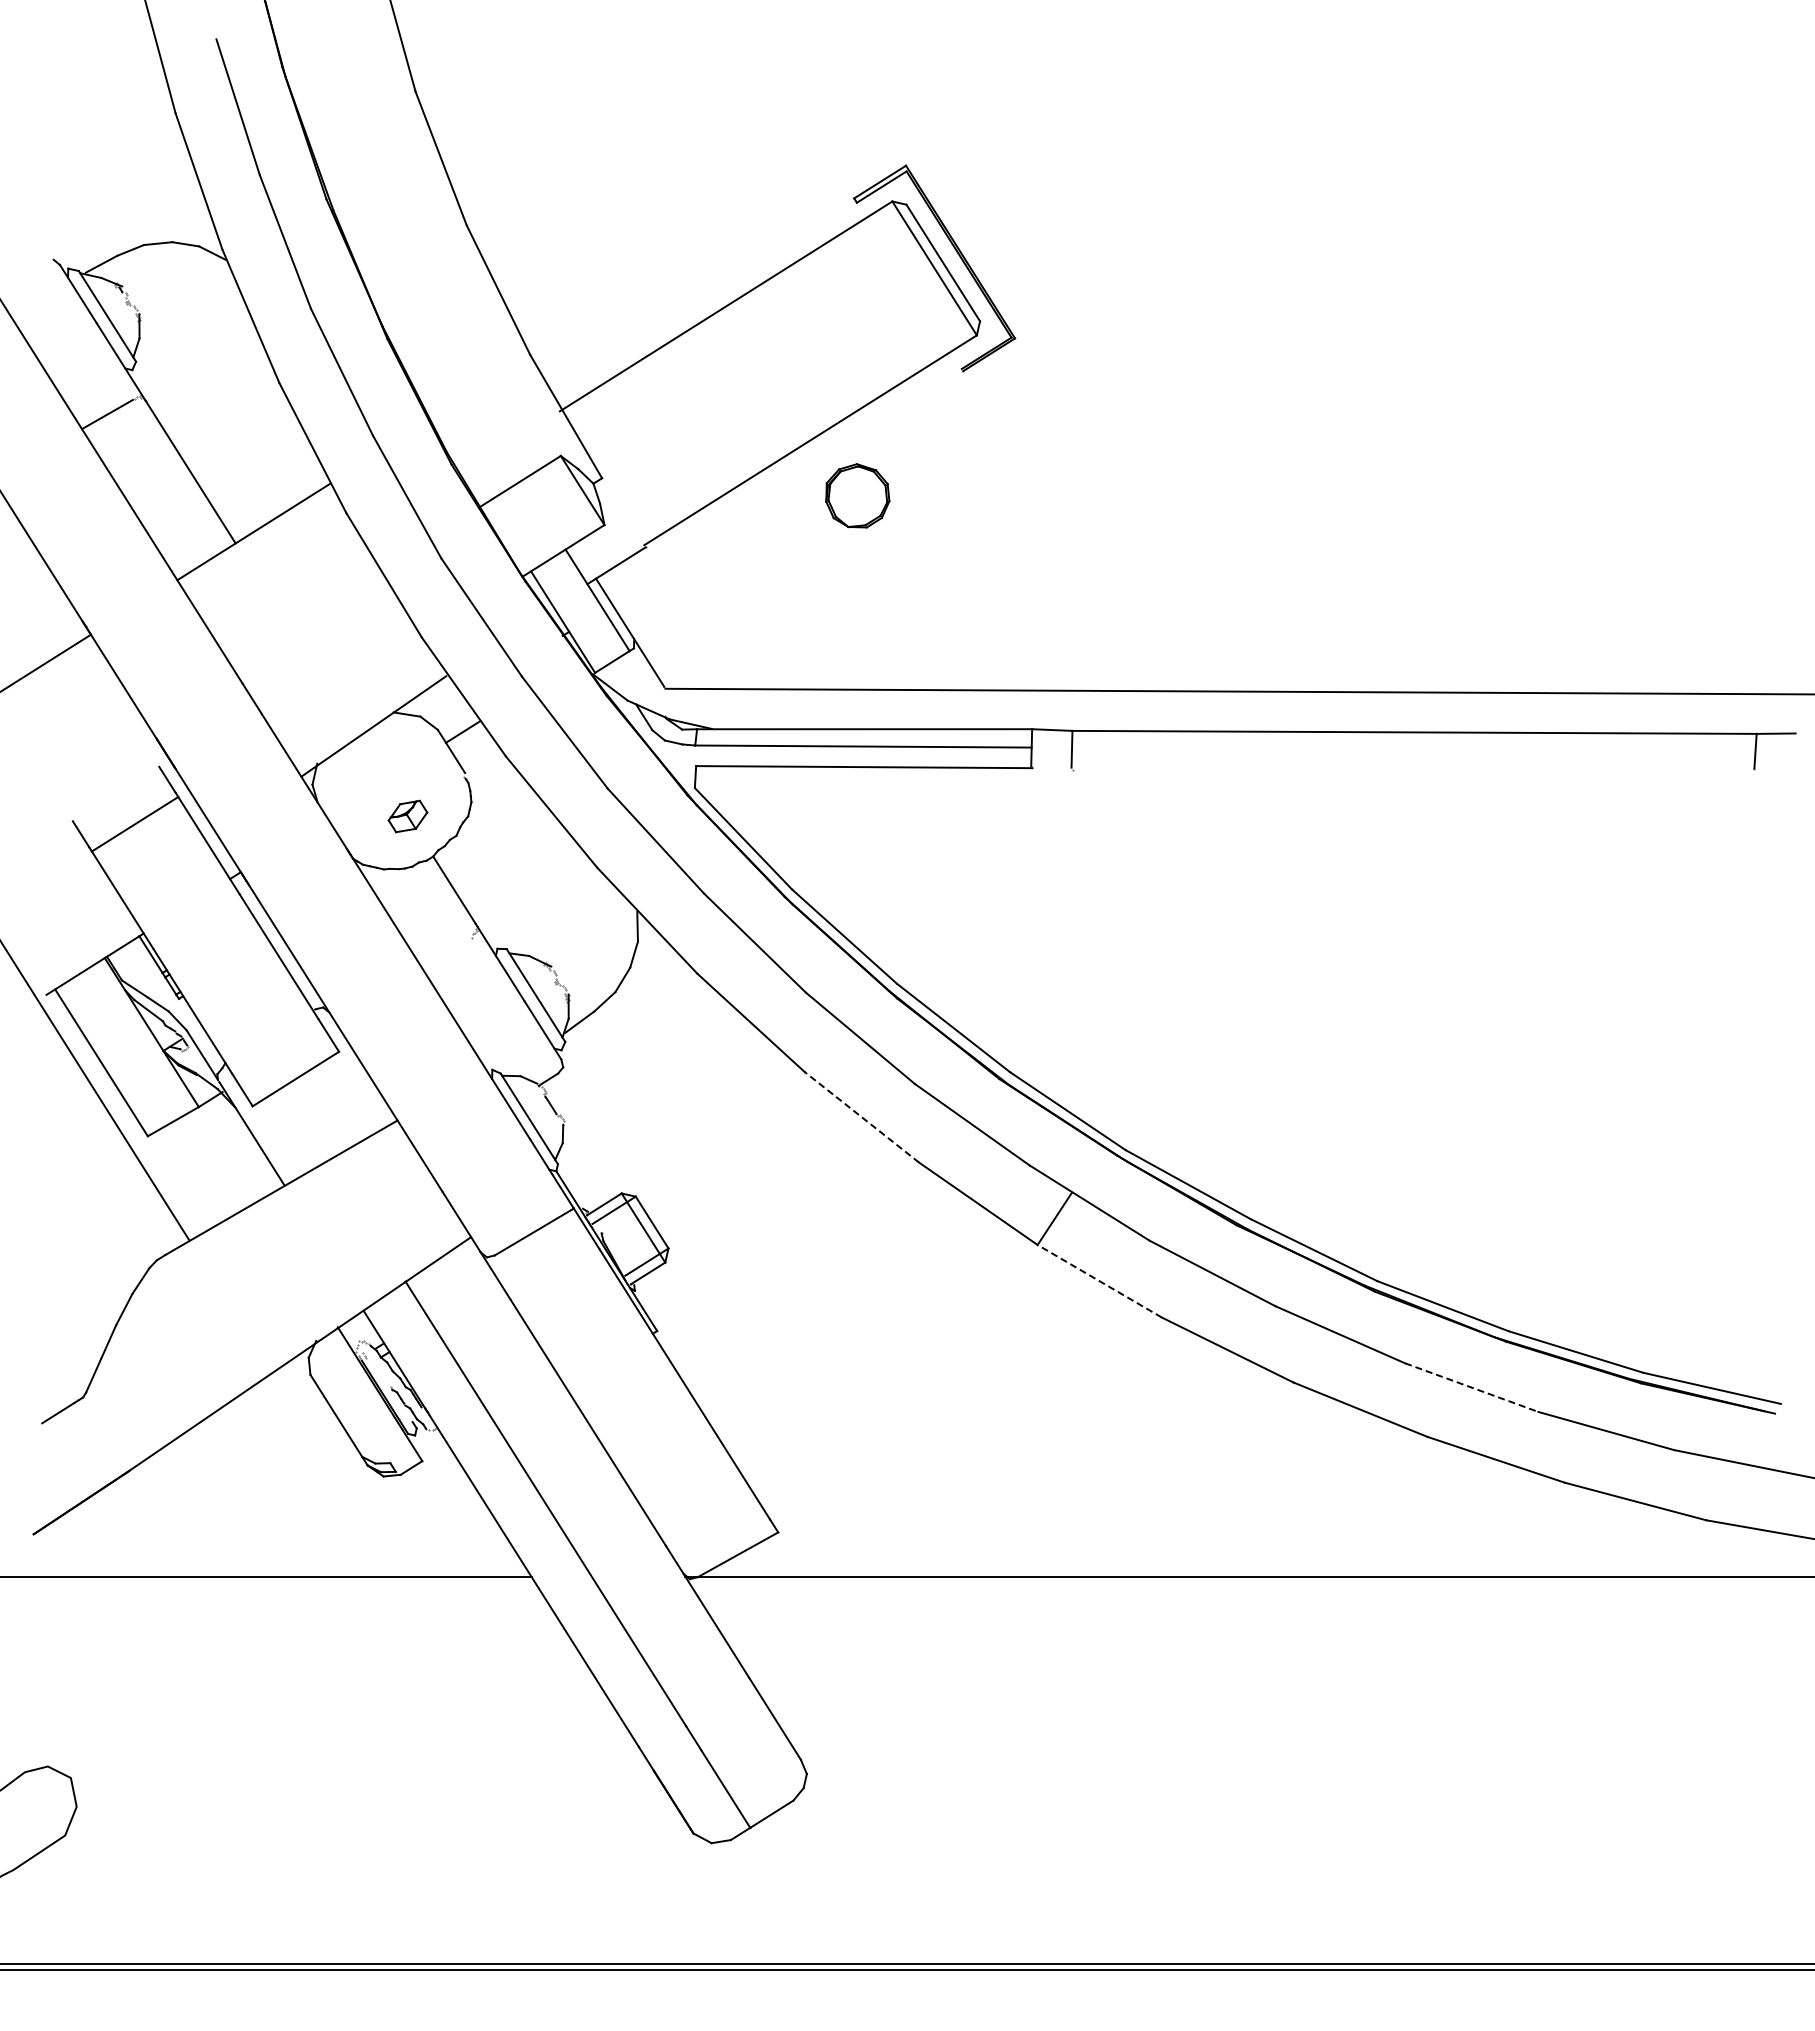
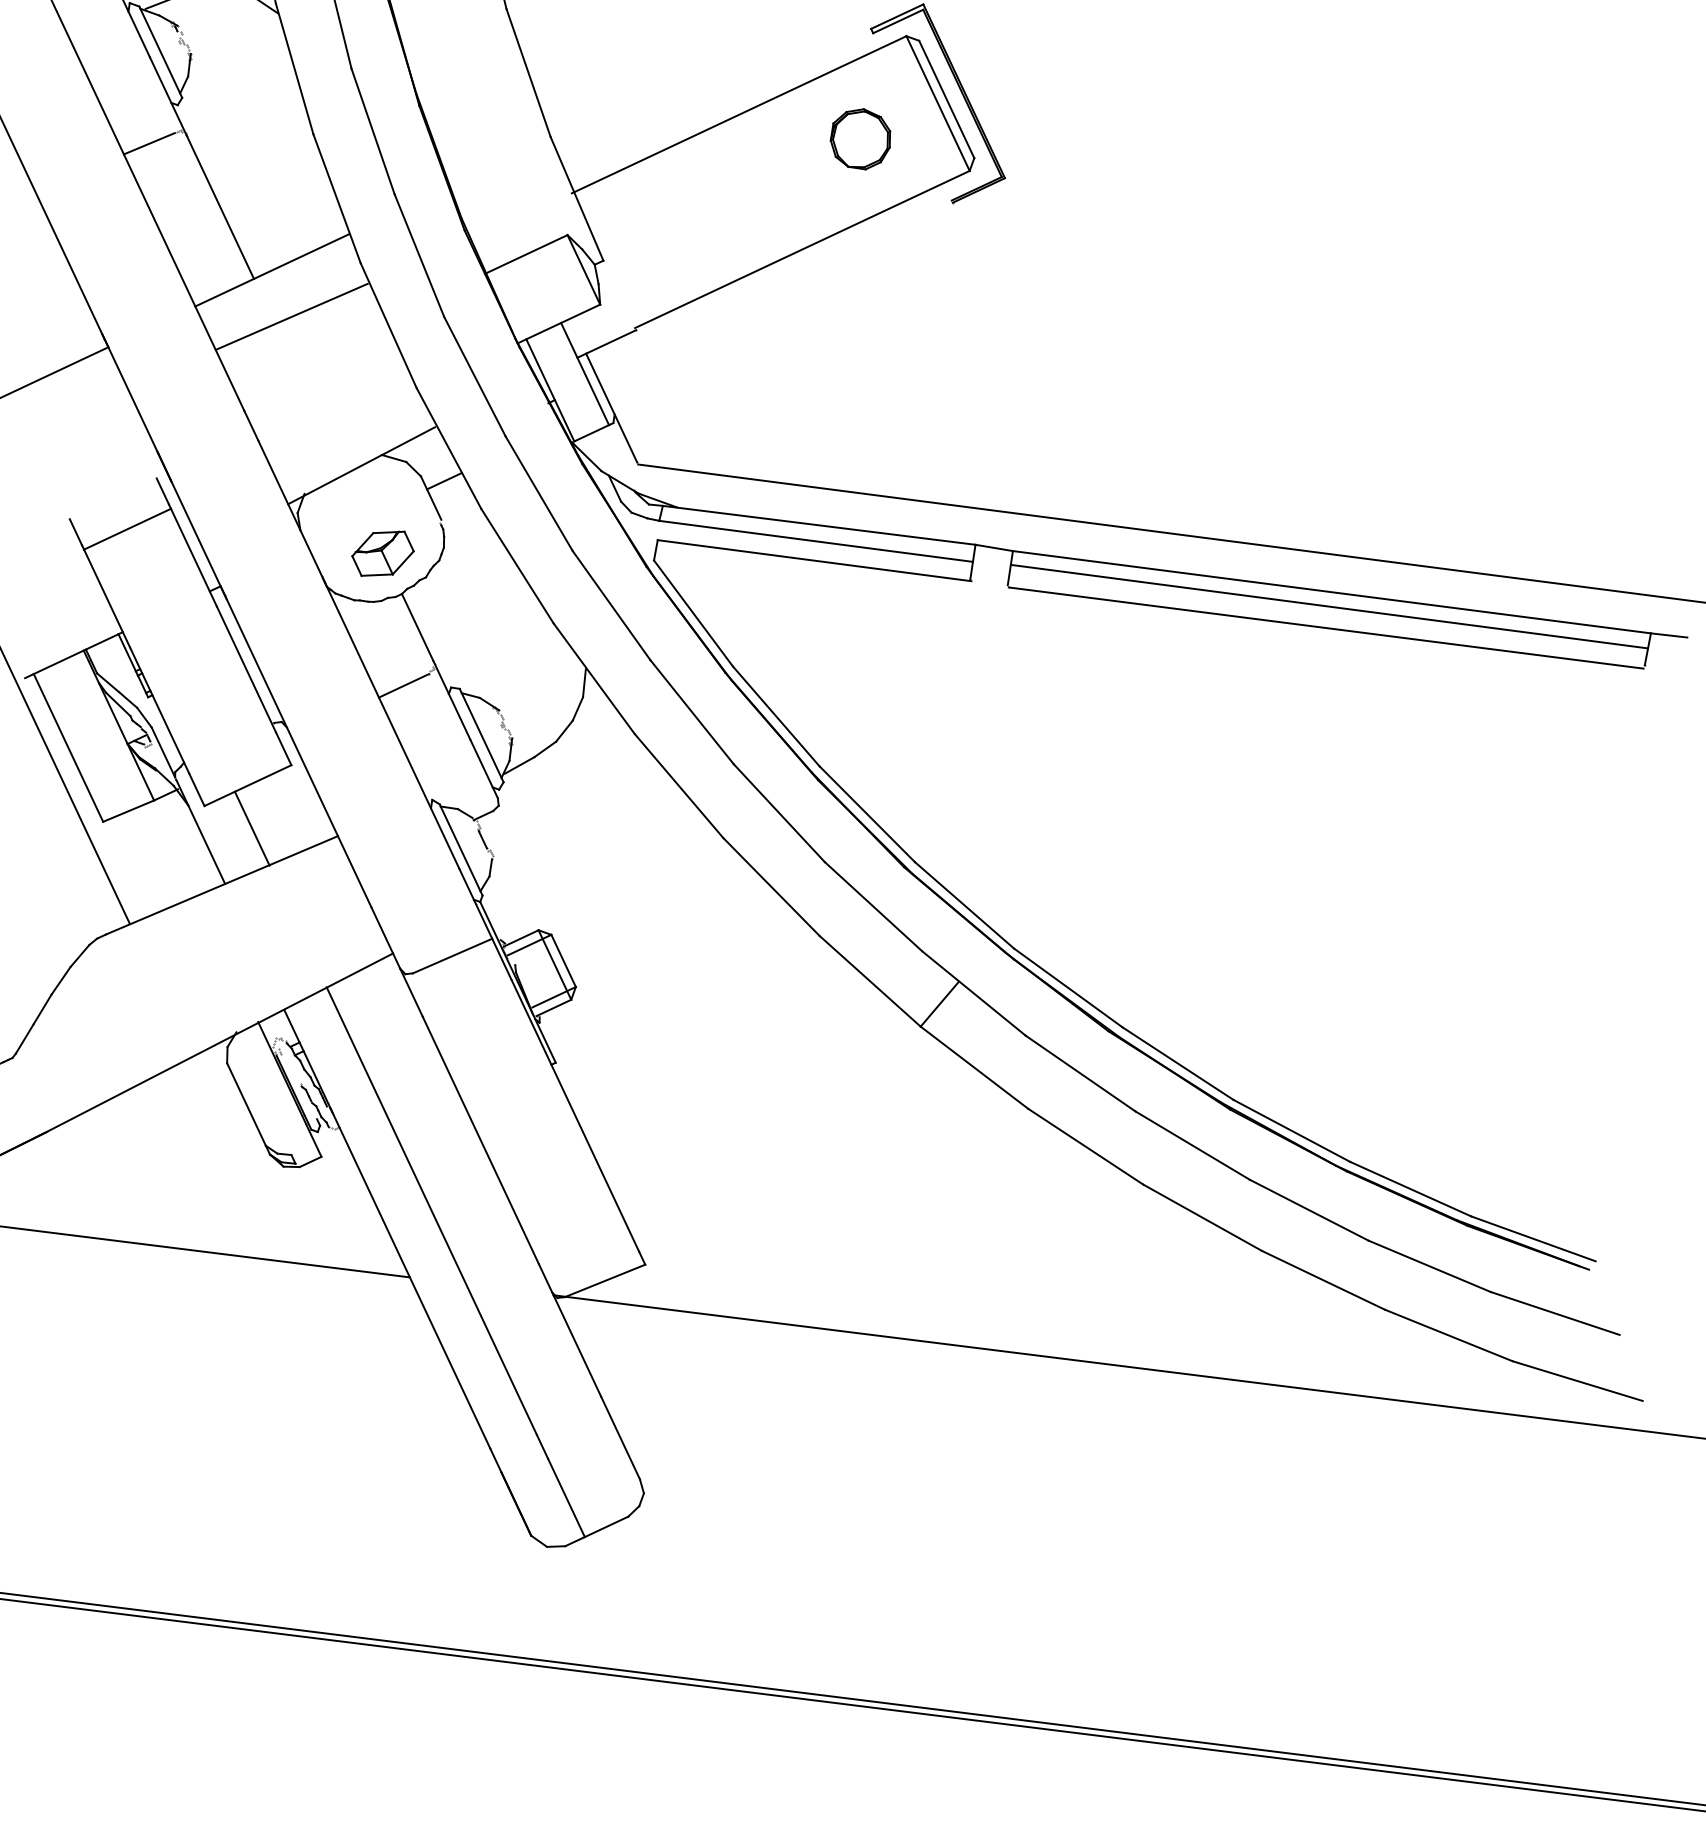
part: (857, 495) -> (860, 138), moved
line: (280, 578) -> (291, 316), added
line: (1413, 747) -> (1329, 606), added
line: (1412, 770) -> (1325, 627), added
part: (407, 816) -> (382, 553), size x1.67
line: (447, 952) -> (404, 685), added
line: (861, 1117) -> (771, 887), dashed -> solid
line: (305, 1123) -> (251, 828), added
line: (1099, 1281) -> (974, 1067), dashed -> solid
line: (1471, 1387) -> (1308, 1210), dashed -> solid

